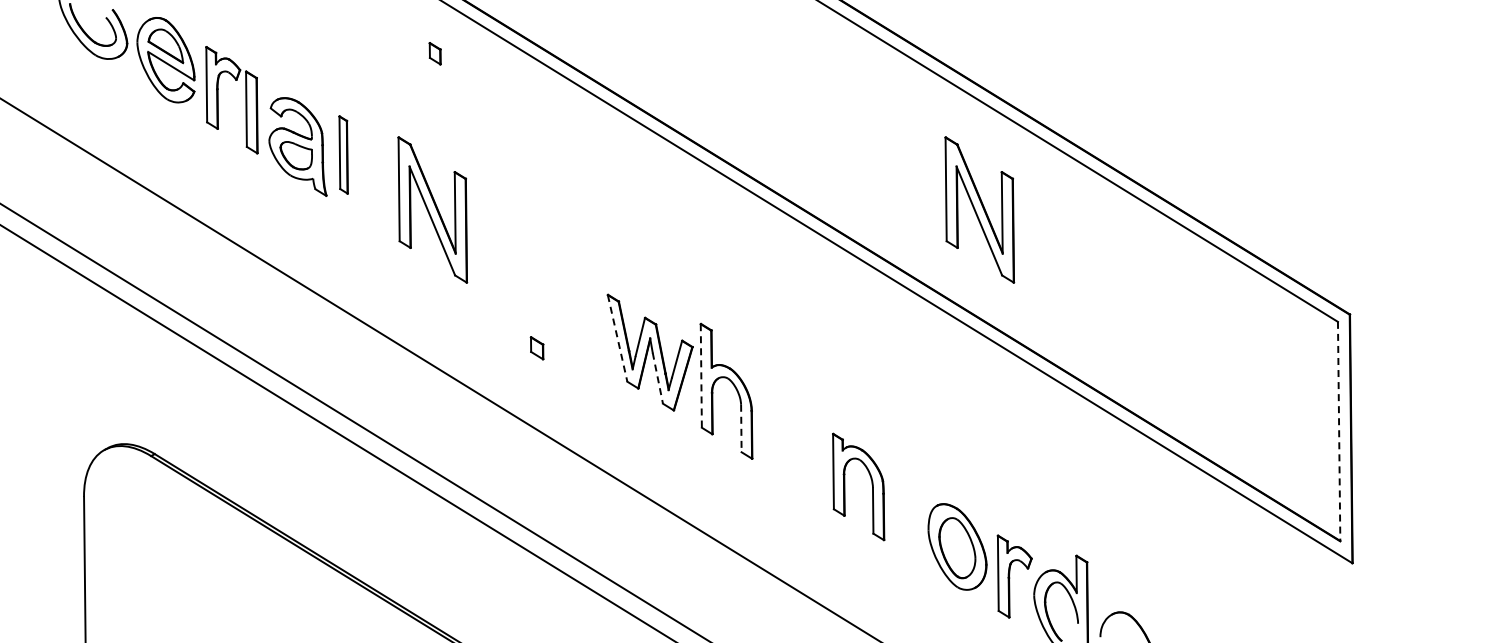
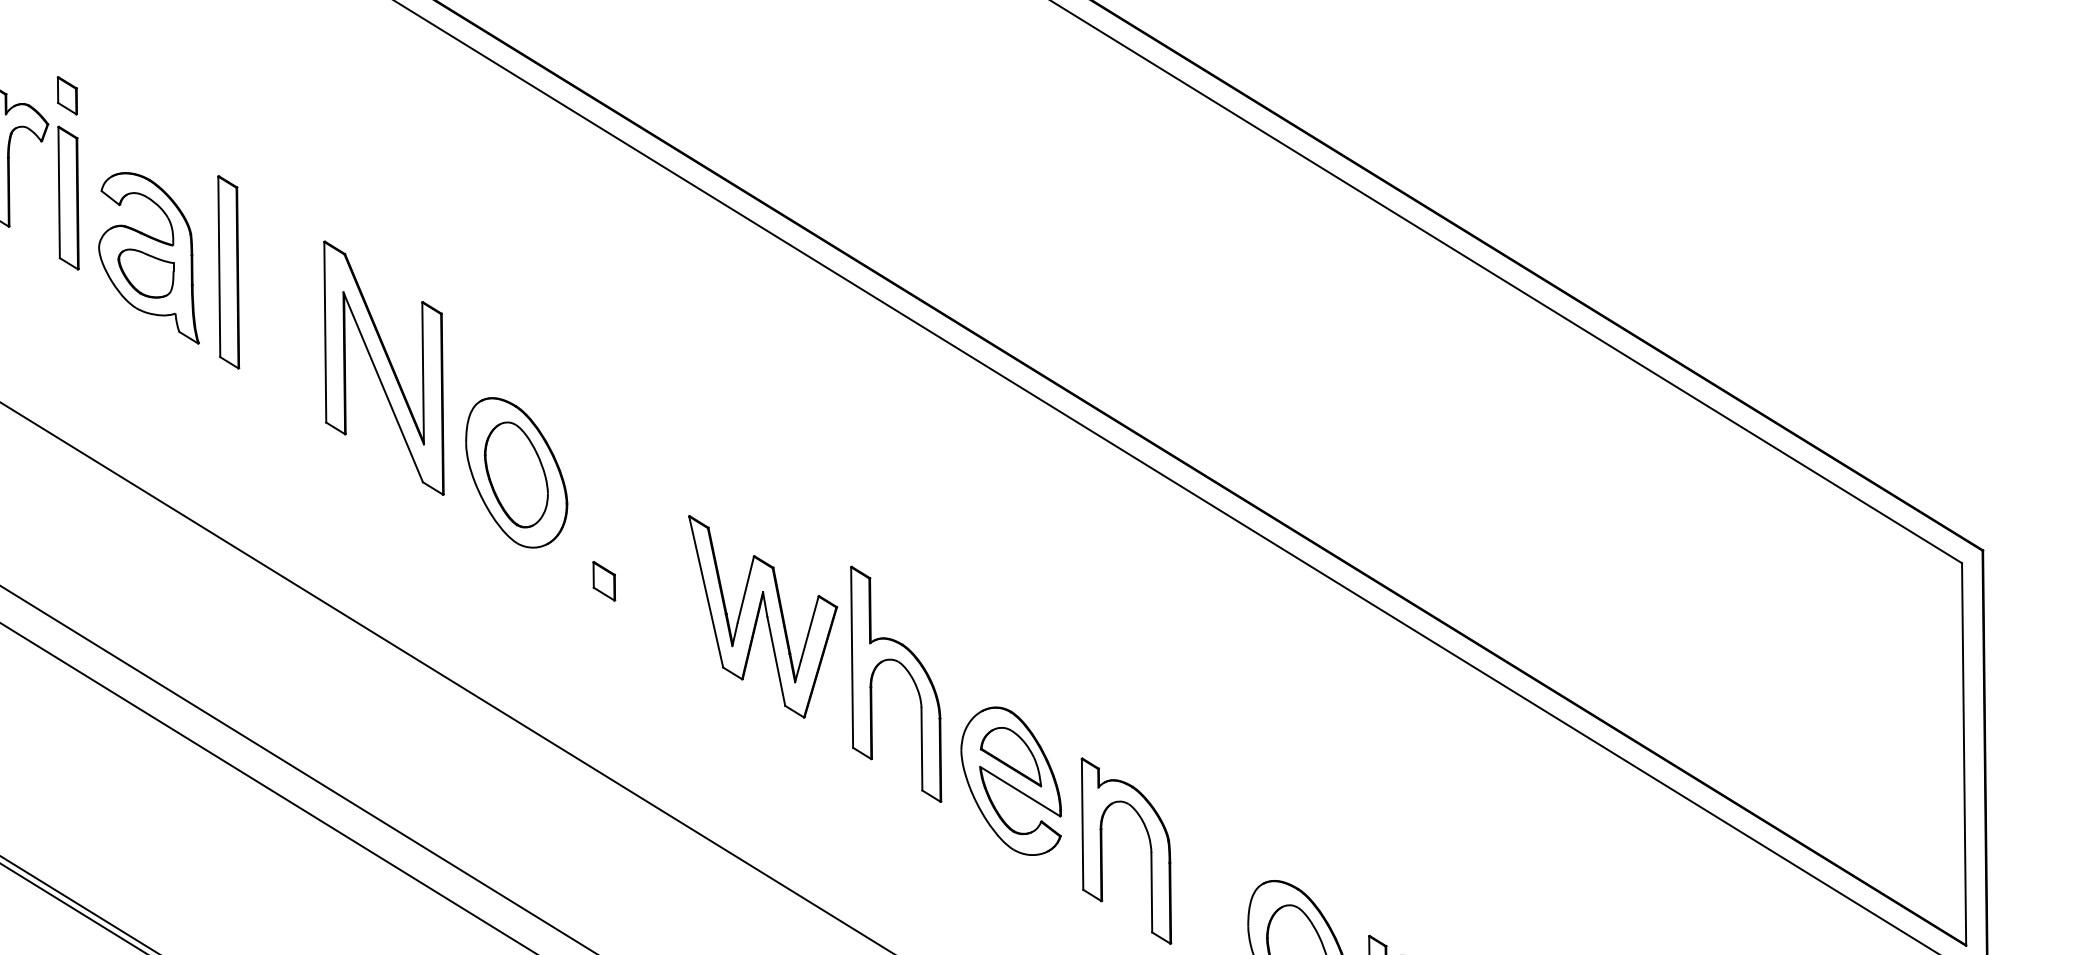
part: (434, 53) -> (66, 95), moved
part: (343, 154) -> (228, 271), size x1.43
part: (979, 209) -> (1337, 367), removed
part: (508, 269) -> (515, 471), added
line: (617, 338) -> (705, 592), dashed -> solid
part: (536, 348) -> (603, 581), moved
line: (701, 375) -> (852, 656), dashed -> solid
line: (657, 378) -> (775, 661), dashed -> solid
line: (741, 428) -> (922, 749), dashed -> solid
line: (1339, 431) -> (1964, 754), dashed -> solid
part: (792, 446) -> (1011, 780), added

